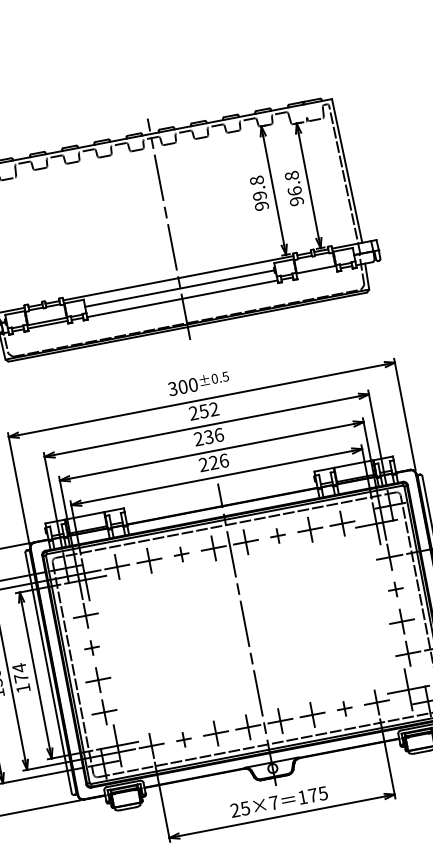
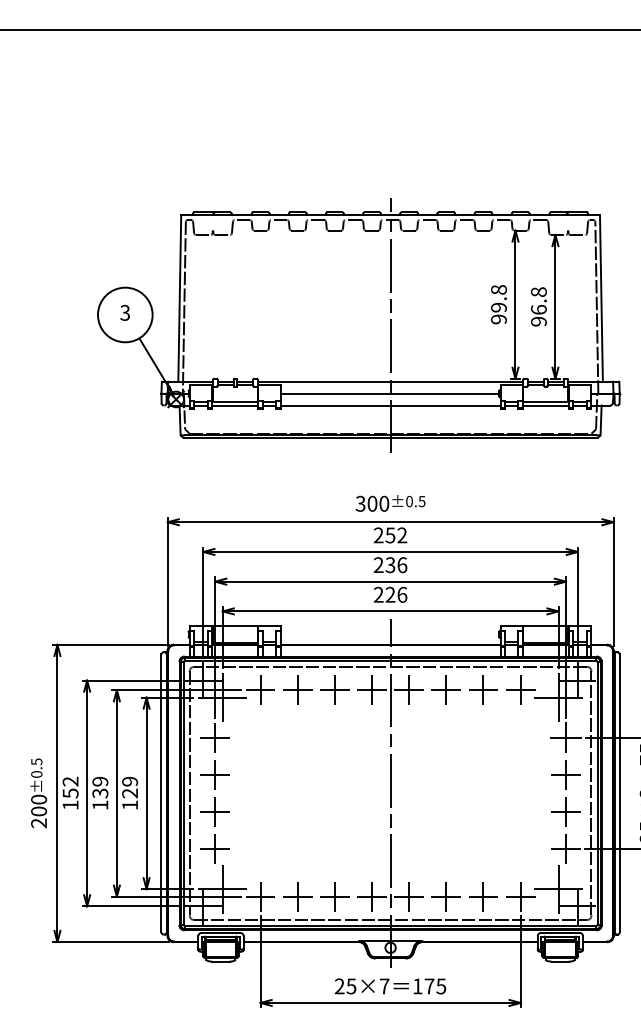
line: (316, 272) -> (545, 405), added
part: (277, 535) -> (445, 689), size x1.67
part: (181, 554) -> (334, 689), size x1.67
part: (395, 589) -> (565, 774), size x1.67
part: (91, 647) -> (214, 774), size x1.67
text: (20, 673) -> (130, 787), 174 -> 129
part: (344, 708) -> (483, 896), size x1.67
part: (183, 739) -> (297, 896), size x1.67

